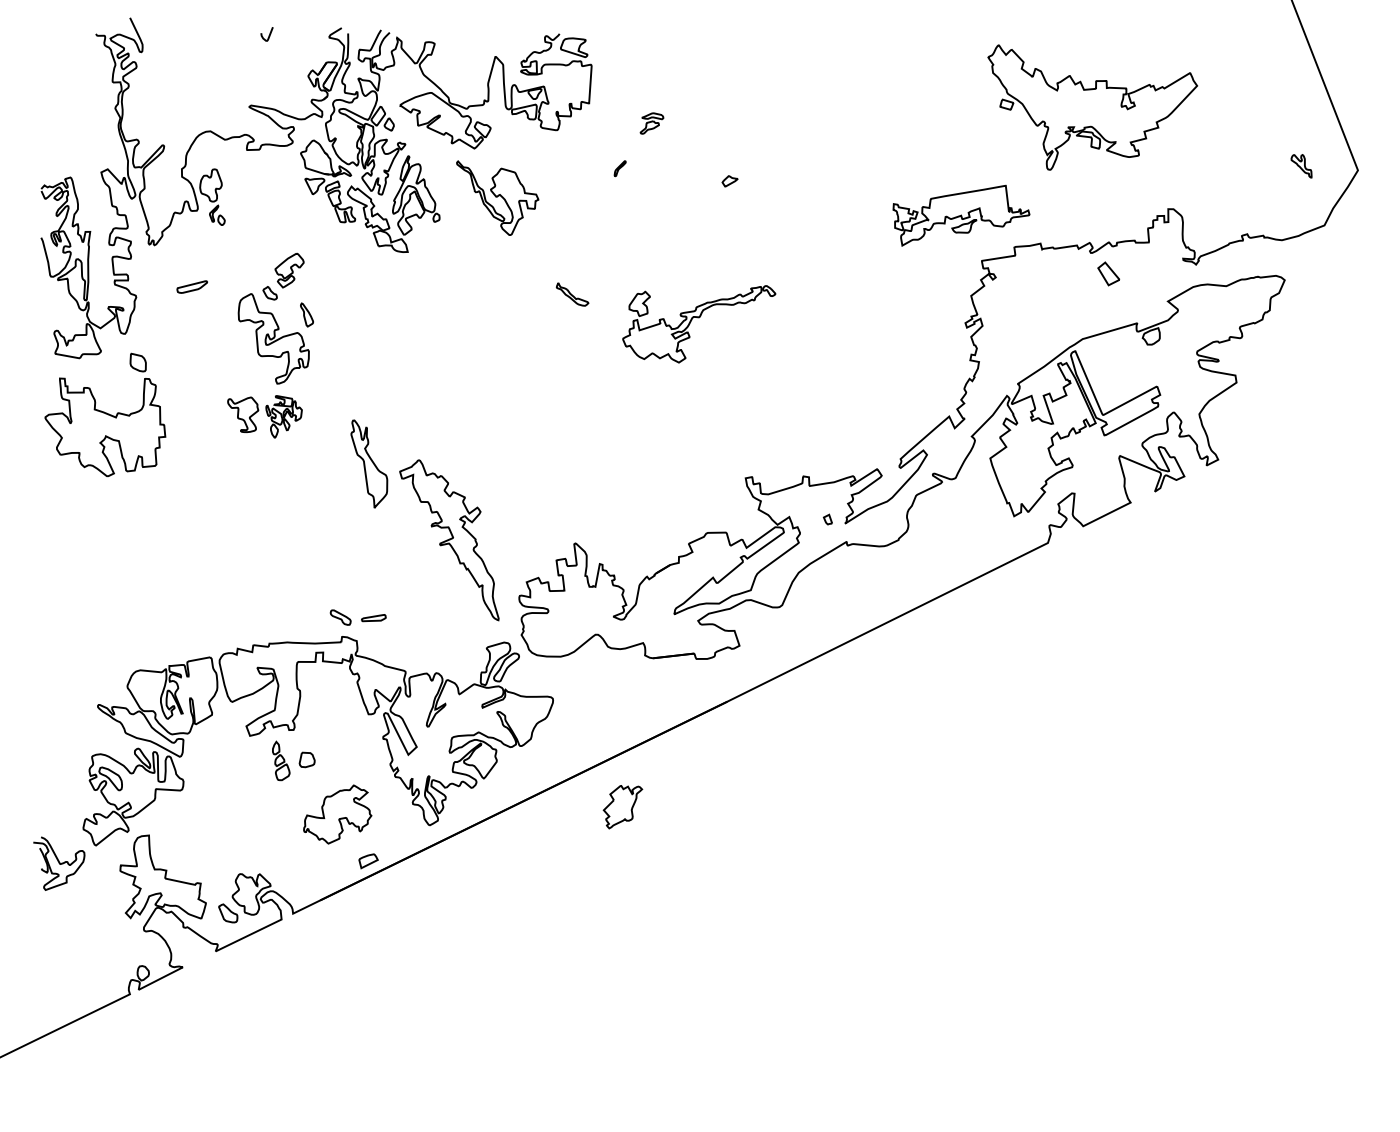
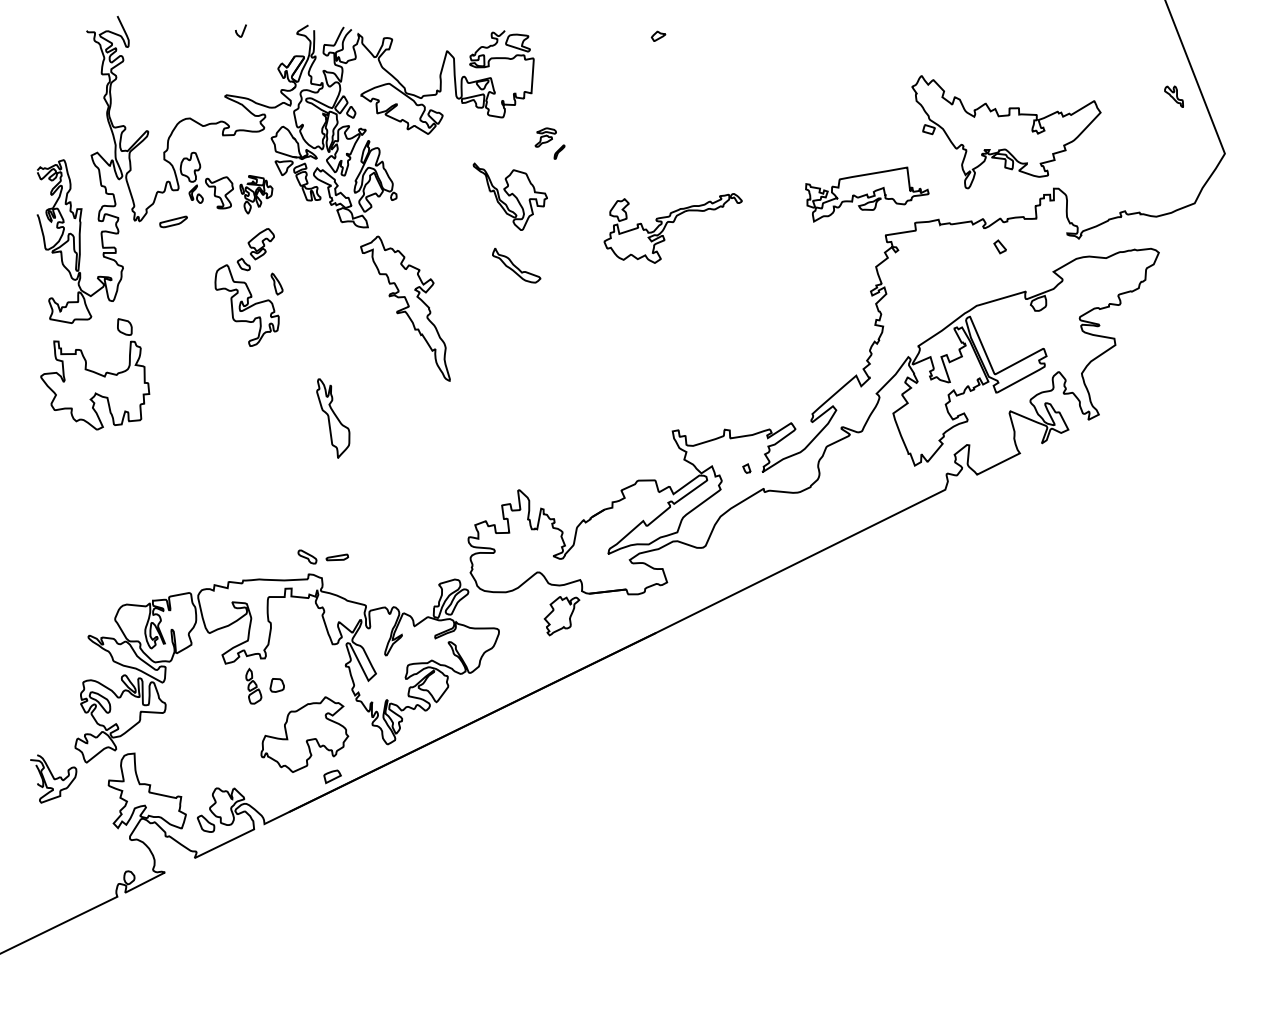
part: (1092, 107) -> (1006, 132), moved
part: (651, 123) -> (545, 137), moved
part: (1301, 166) -> (1173, 96), moved
part: (729, 181) -> (658, 36), moved
part: (497, 197) -> (510, 196), moved
part: (1108, 273) -> (999, 246), size x0.62
part: (191, 286) -> (172, 221), moved
part: (572, 294) -> (516, 265), size x1.67
part: (699, 324) -> (673, 228), moved
part: (264, 416) -> (238, 194), moved
part: (449, 540) -> (405, 308), moved
part: (622, 807) -> (561, 616), moved
part: (337, 814) -> (304, 734), size x1.43

